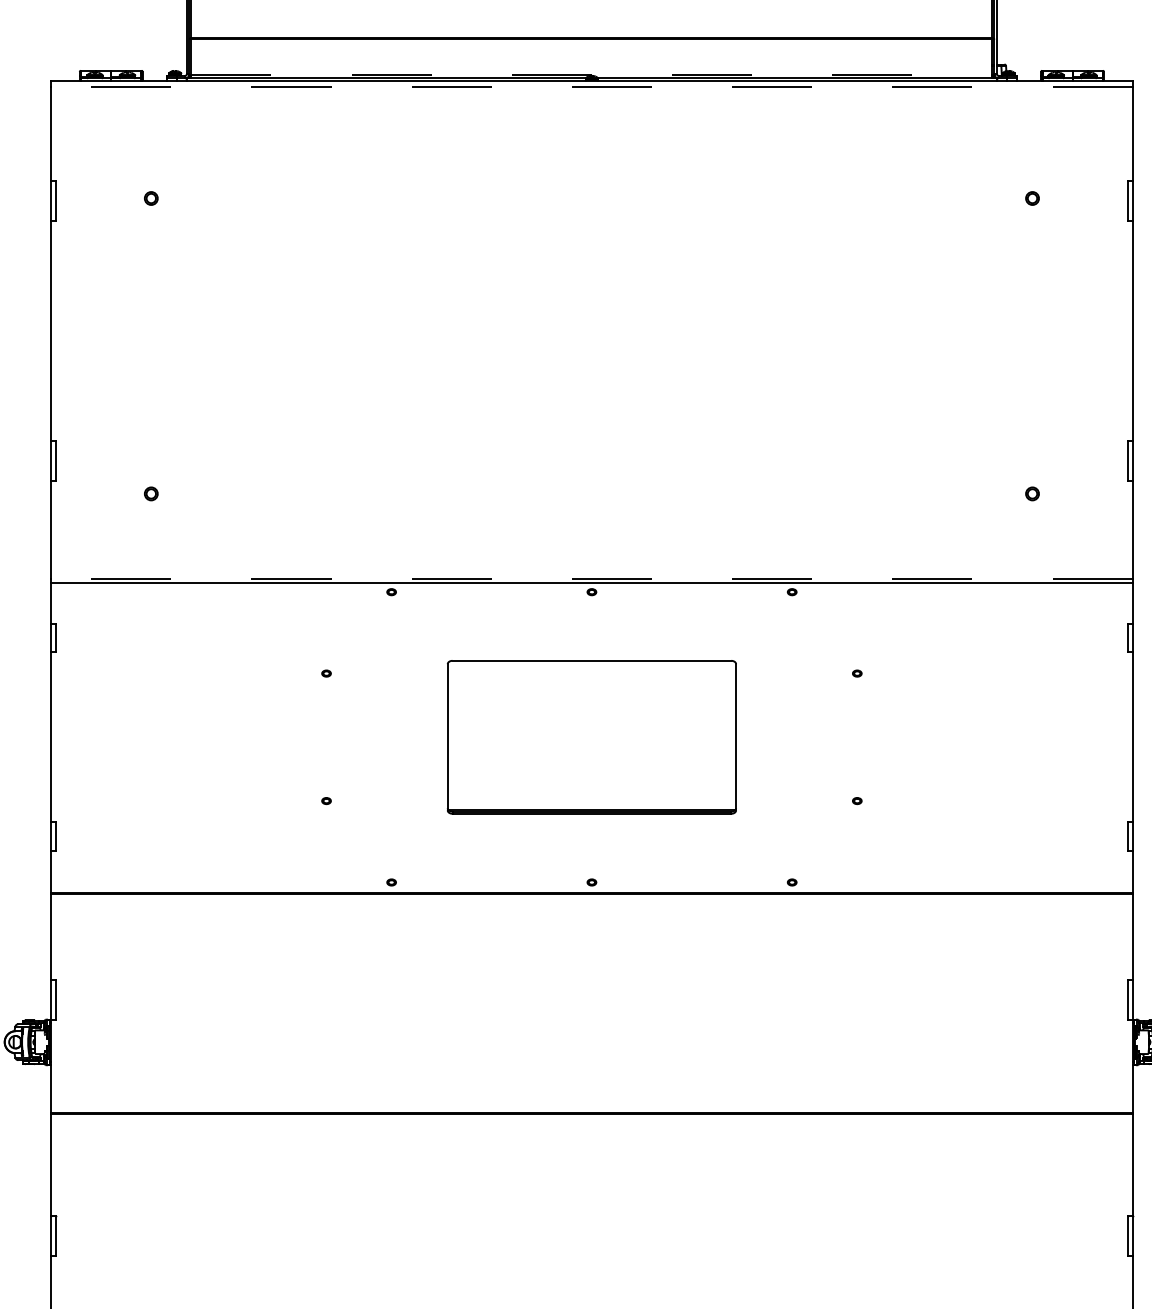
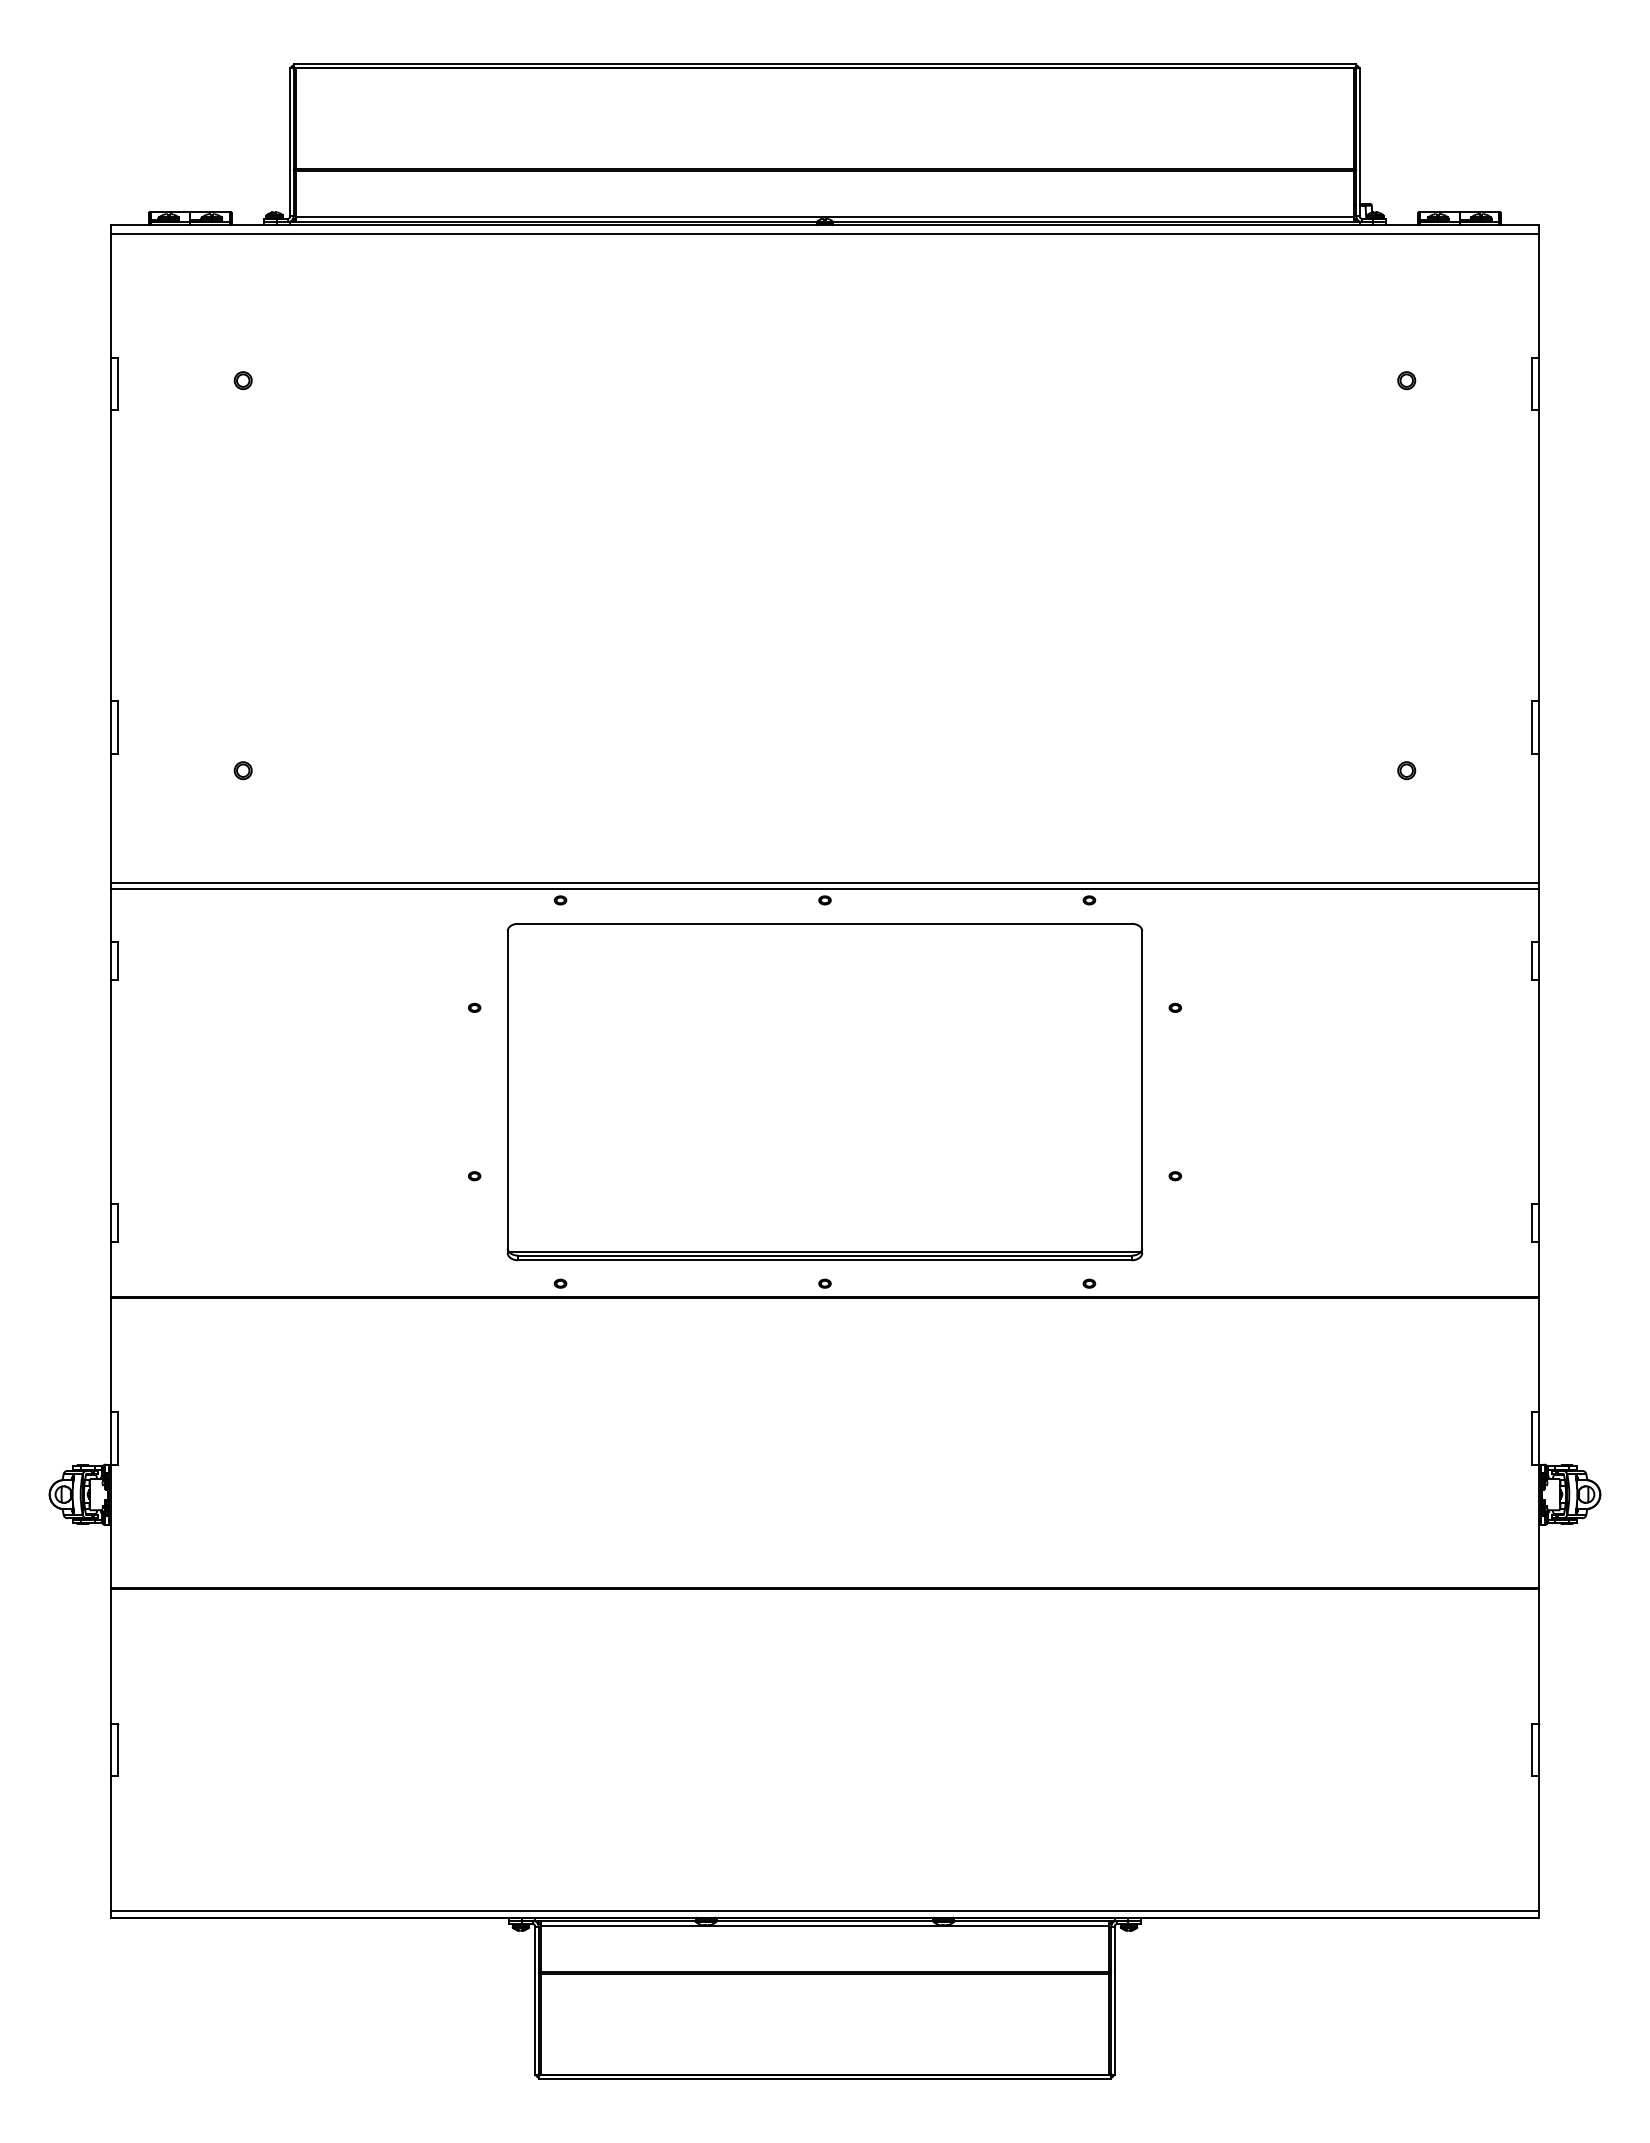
line: (591, 74) -> (824, 217), dashed -> solid
line: (591, 87) -> (824, 233), dashed -> solid
line: (591, 579) -> (824, 883), dashed -> solid
part: (591, 736) -> (824, 1091), size x1.67

